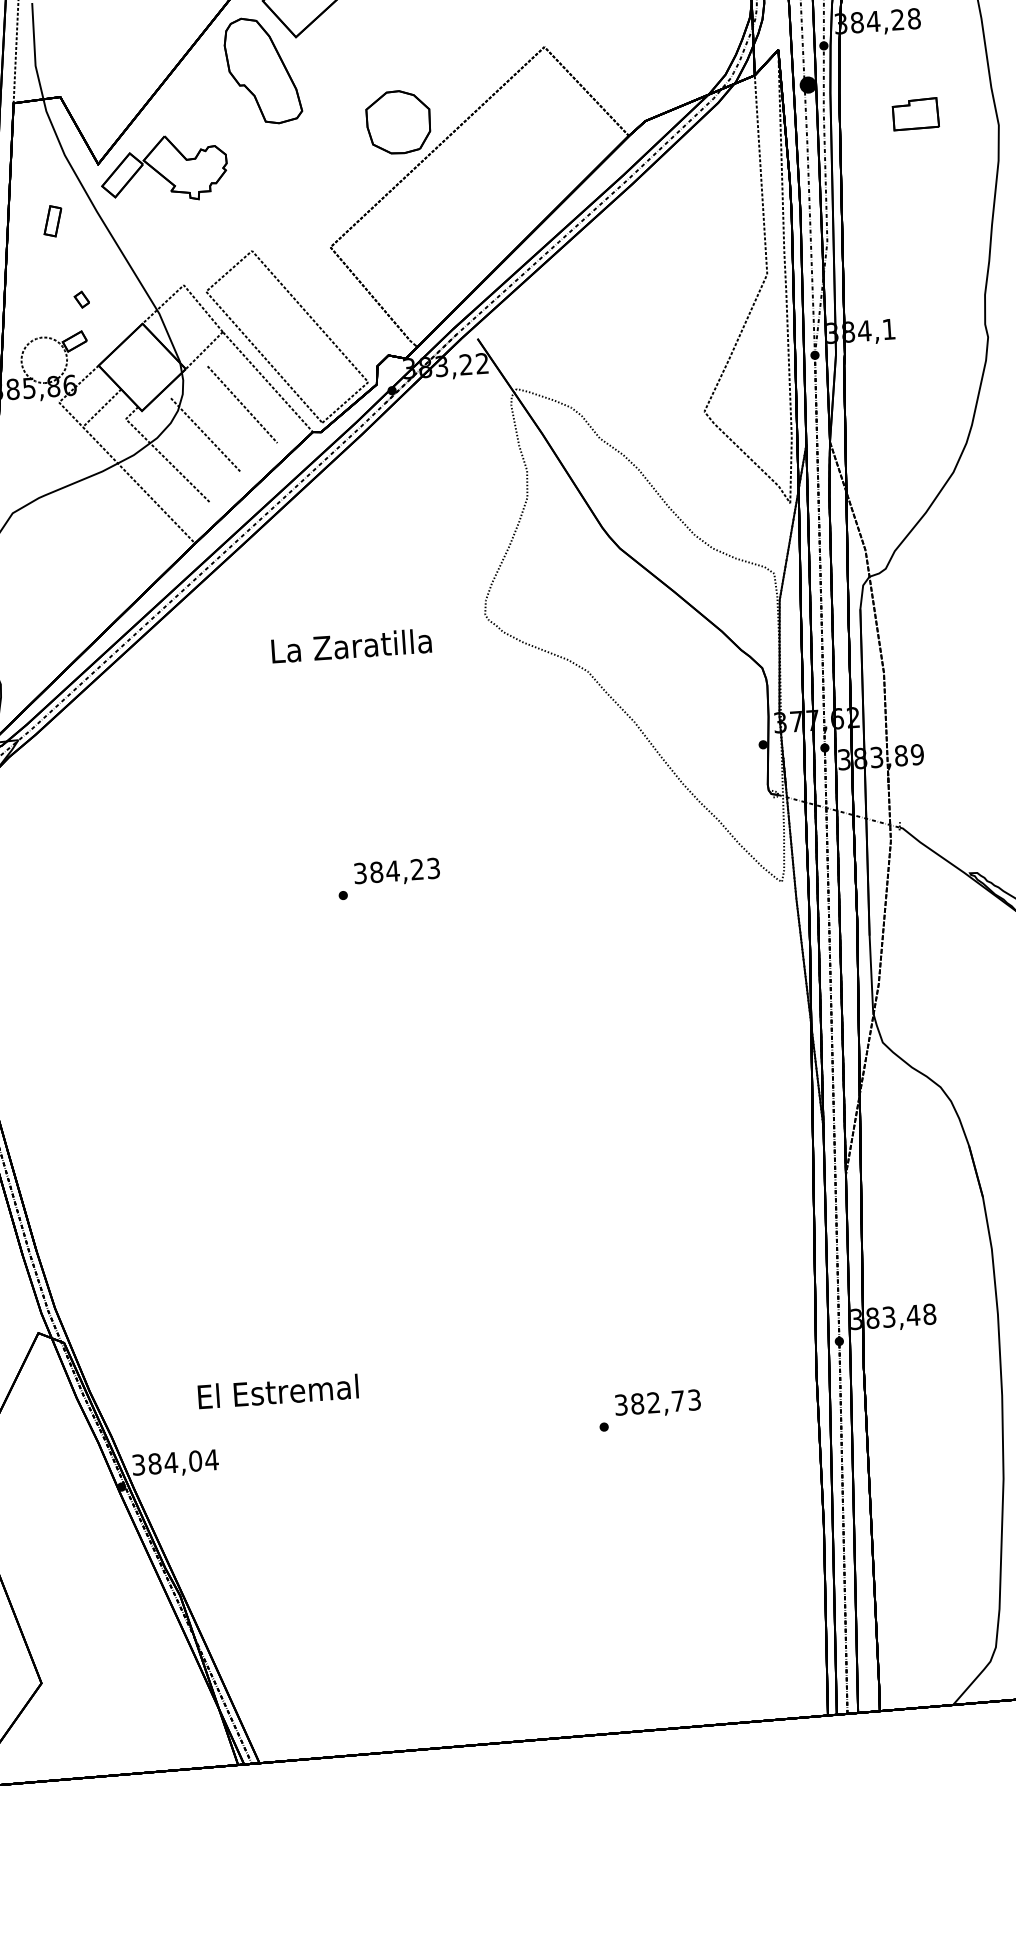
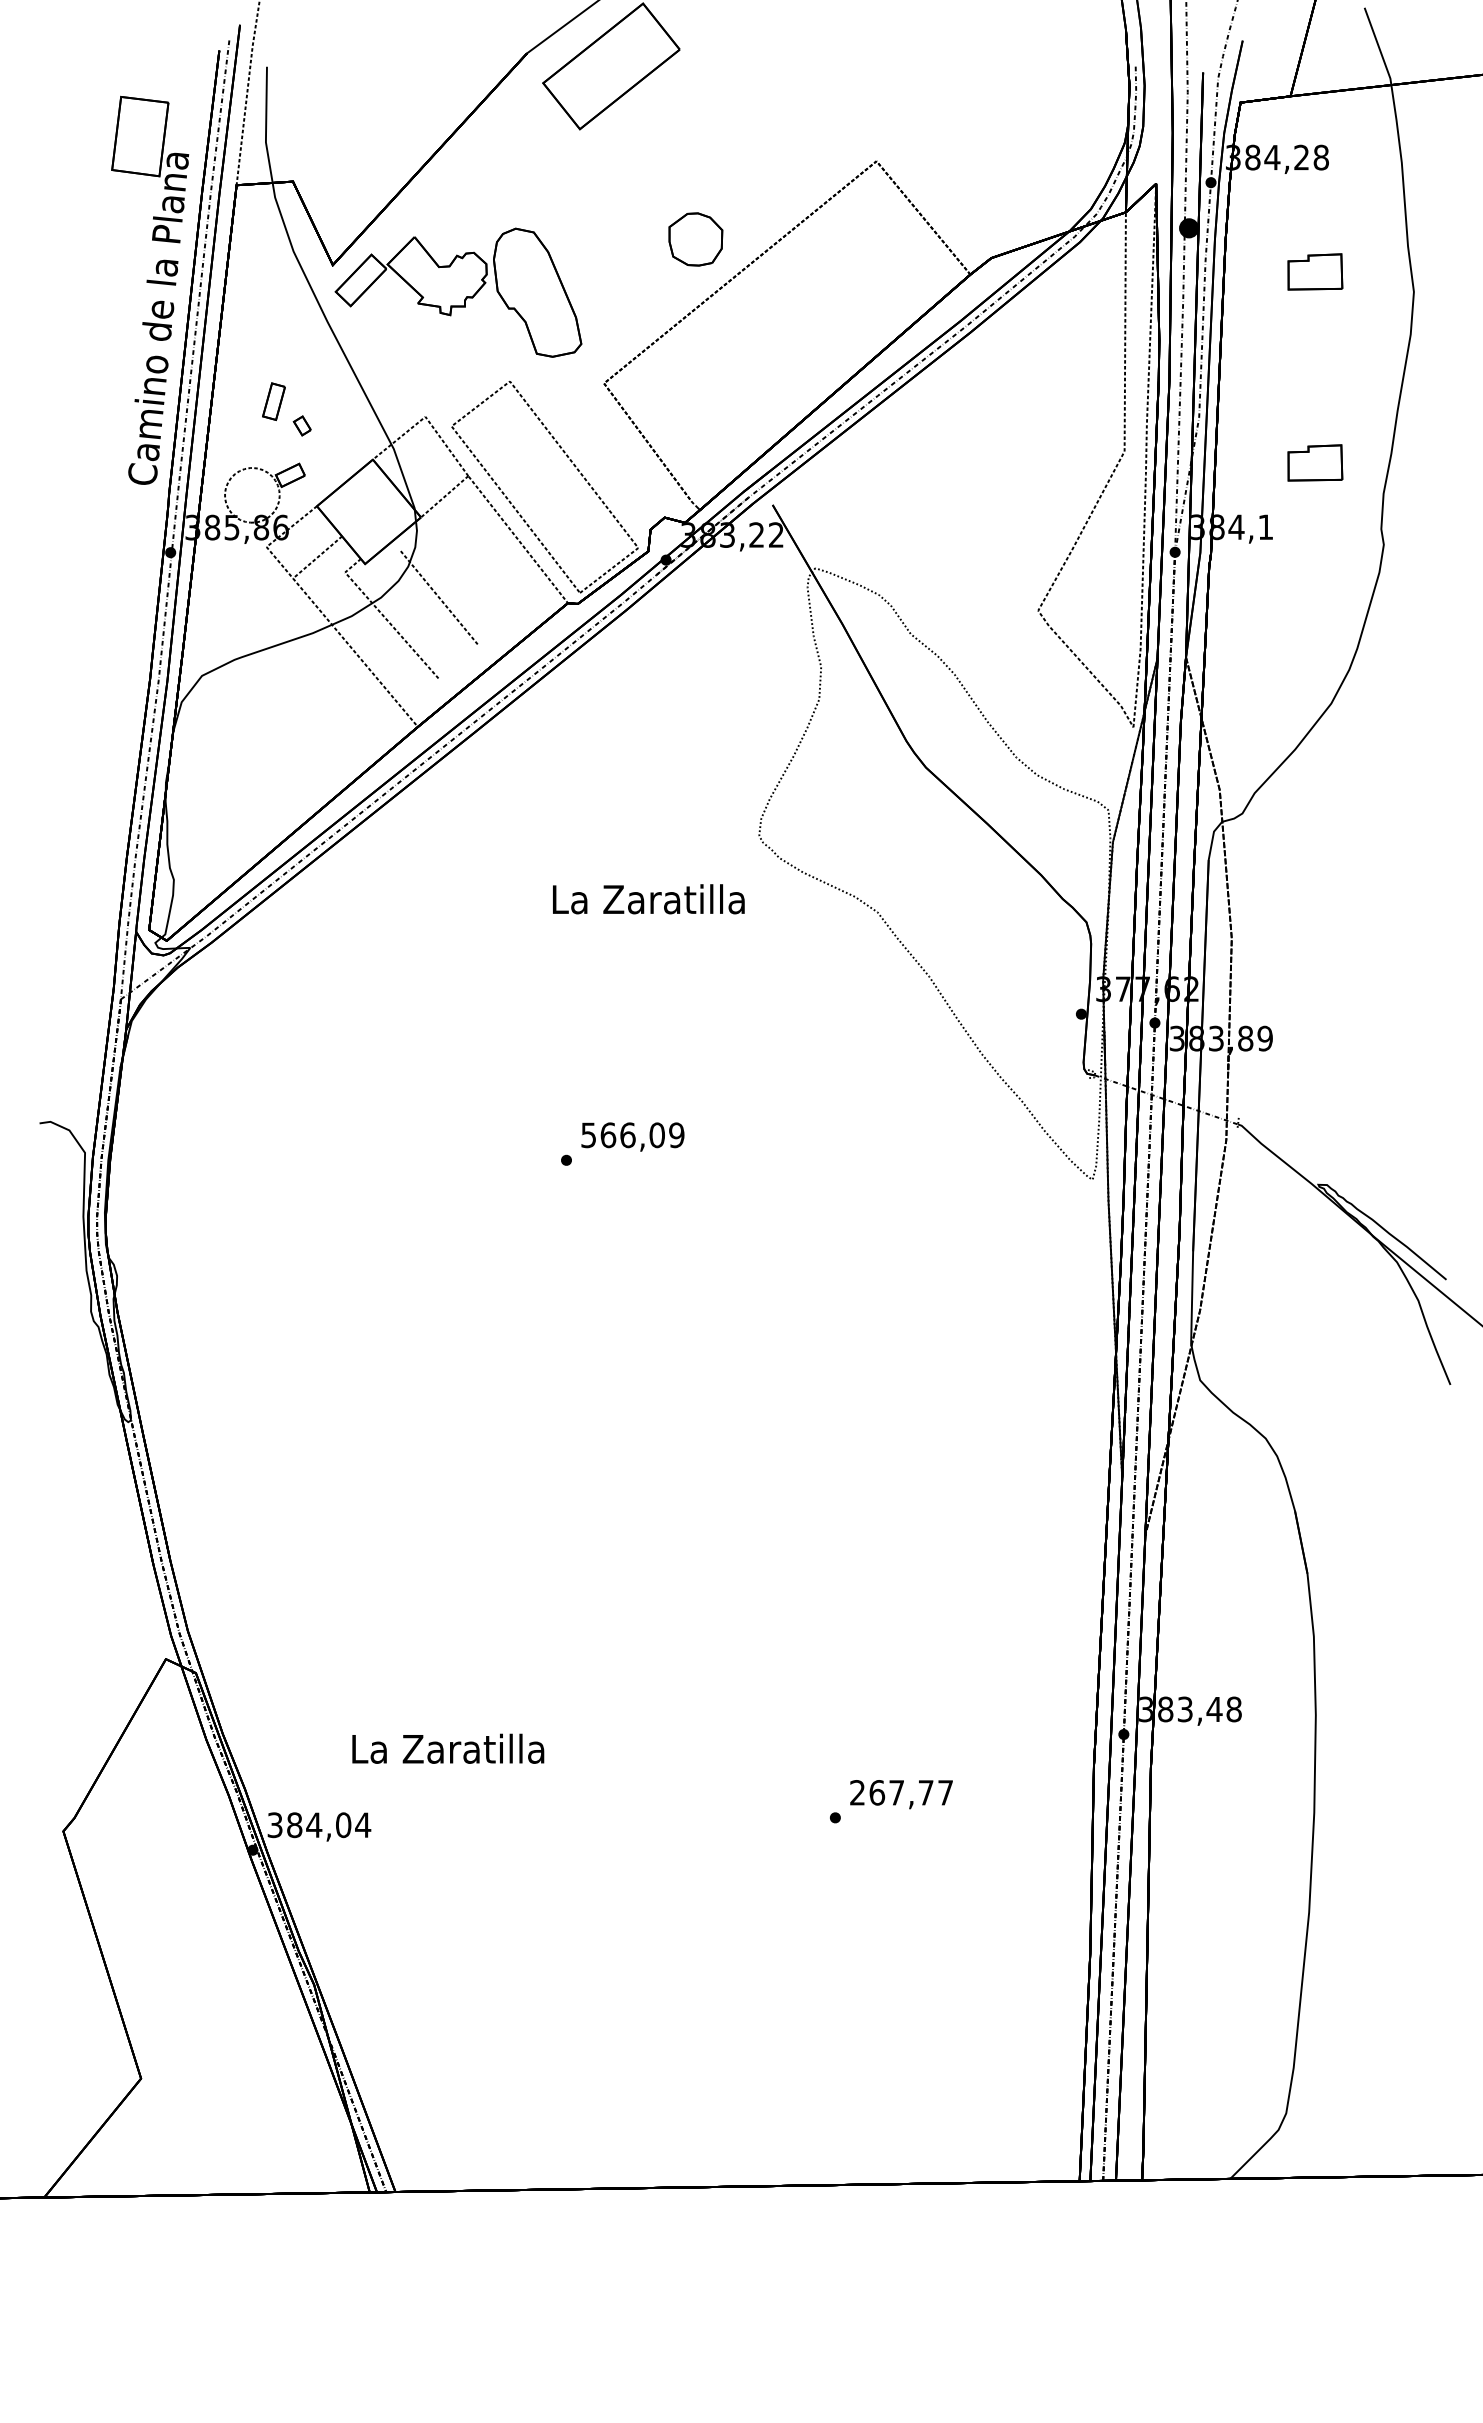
part: (262, 70) -> (537, 292), moved
part: (398, 122) -> (695, 239), size x0.7
part: (52, 221) -> (273, 401), moved
part: (926, 272) -> (1315, 462), added
line: (242, 404) -> (485, 564), removed
text: (351, 646) -> (648, 899), moved
text: (397, 871) -> (633, 1135), 384,23 -> 566,09
text: (278, 1391) -> (448, 1748), El Estremal -> La Zaratilla
text: (657, 1402) -> (901, 1792), 382,73 -> 267,77

